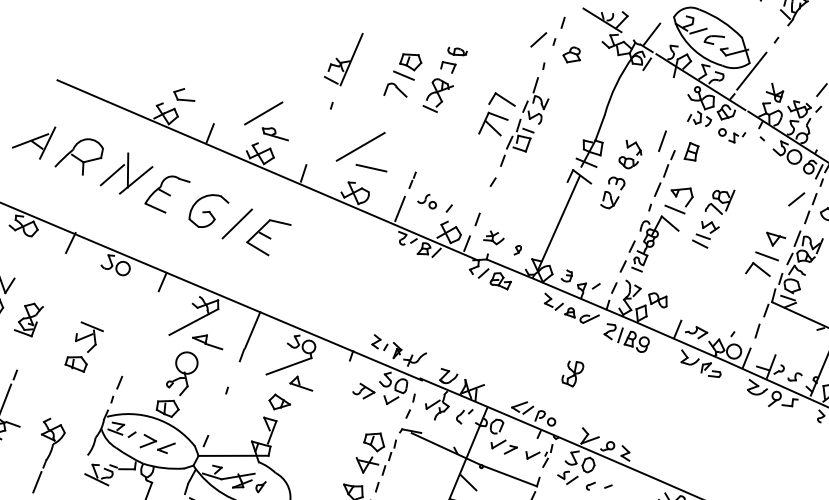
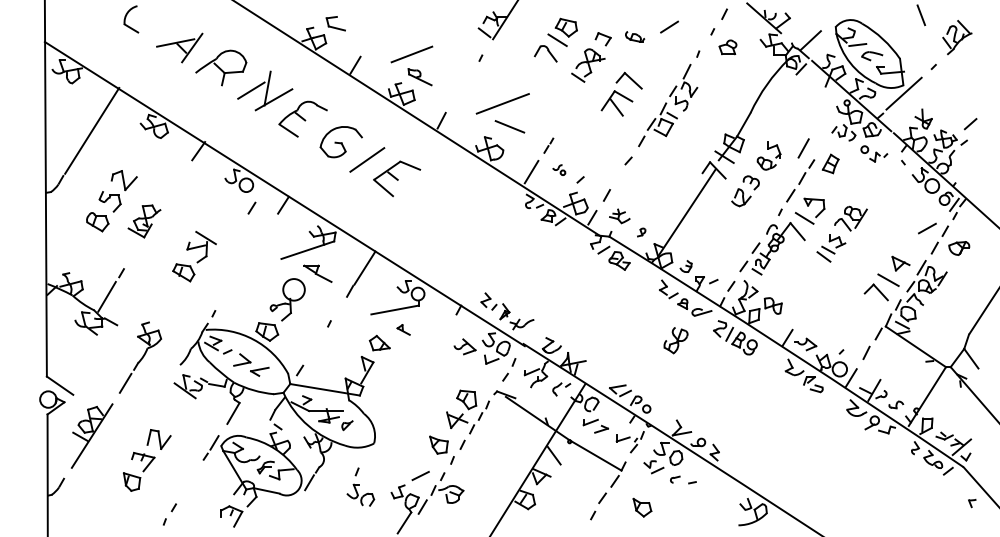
line: (538, 39) -> (669, 26), moved
part: (458, 50) -> (635, 36), moved
part: (495, 113) -> (621, 93), moved
part: (426, 202) -> (558, 170), size x0.7
part: (572, 373) -> (675, 340), moved
line: (119, 382) -> (251, 207), moved
part: (300, 383) -> (403, 329), size x0.6

